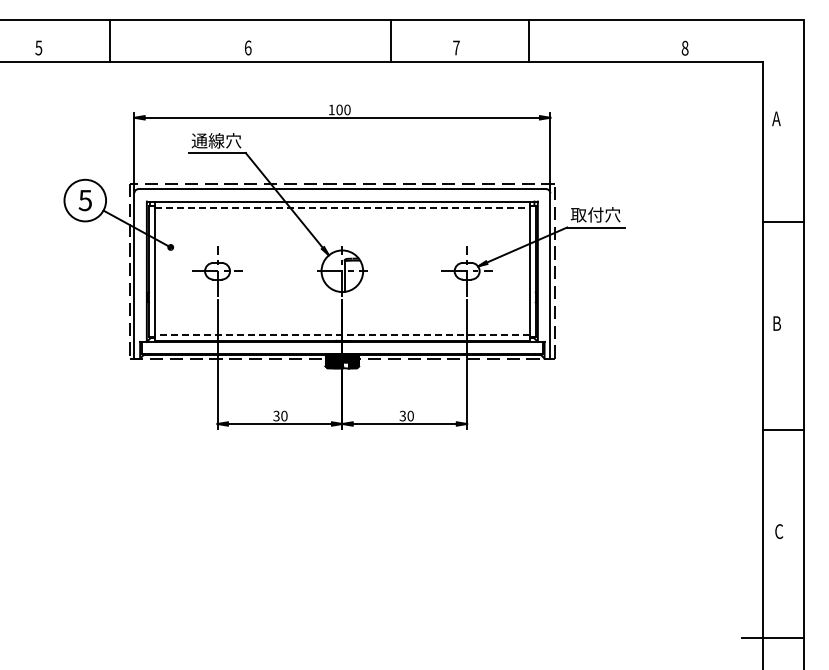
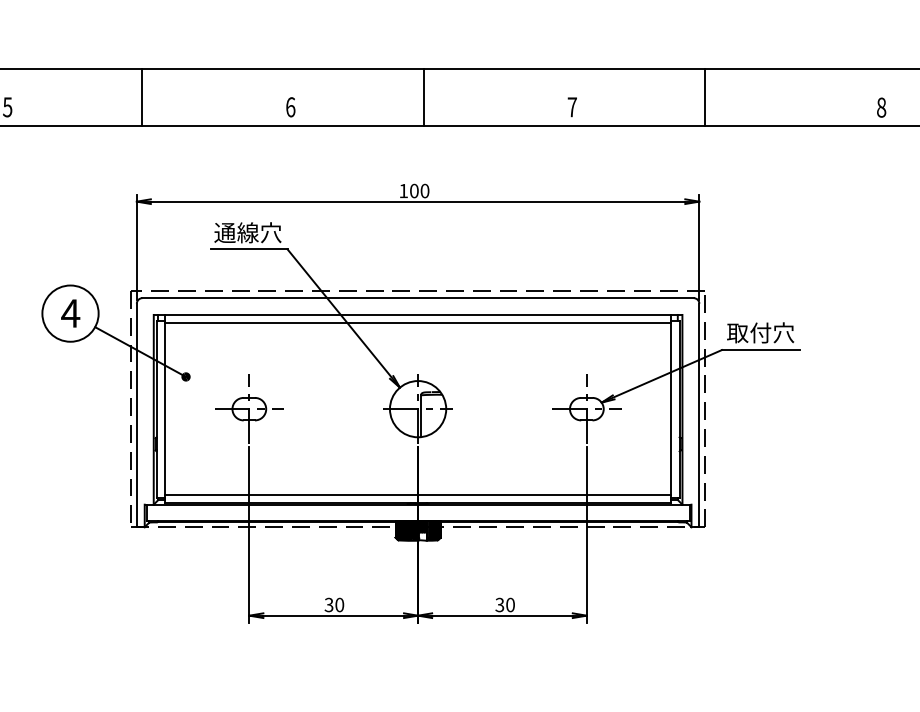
line: (110, 40) -> (142, 97), moved
line: (391, 40) -> (423, 97), moved
line: (528, 40) -> (704, 97), moved
text: (85, 200) -> (70, 313), 5 -> 4
line: (342, 207) -> (418, 322), dashed -> solid
line: (341, 334) -> (416, 494), dashed -> solid

